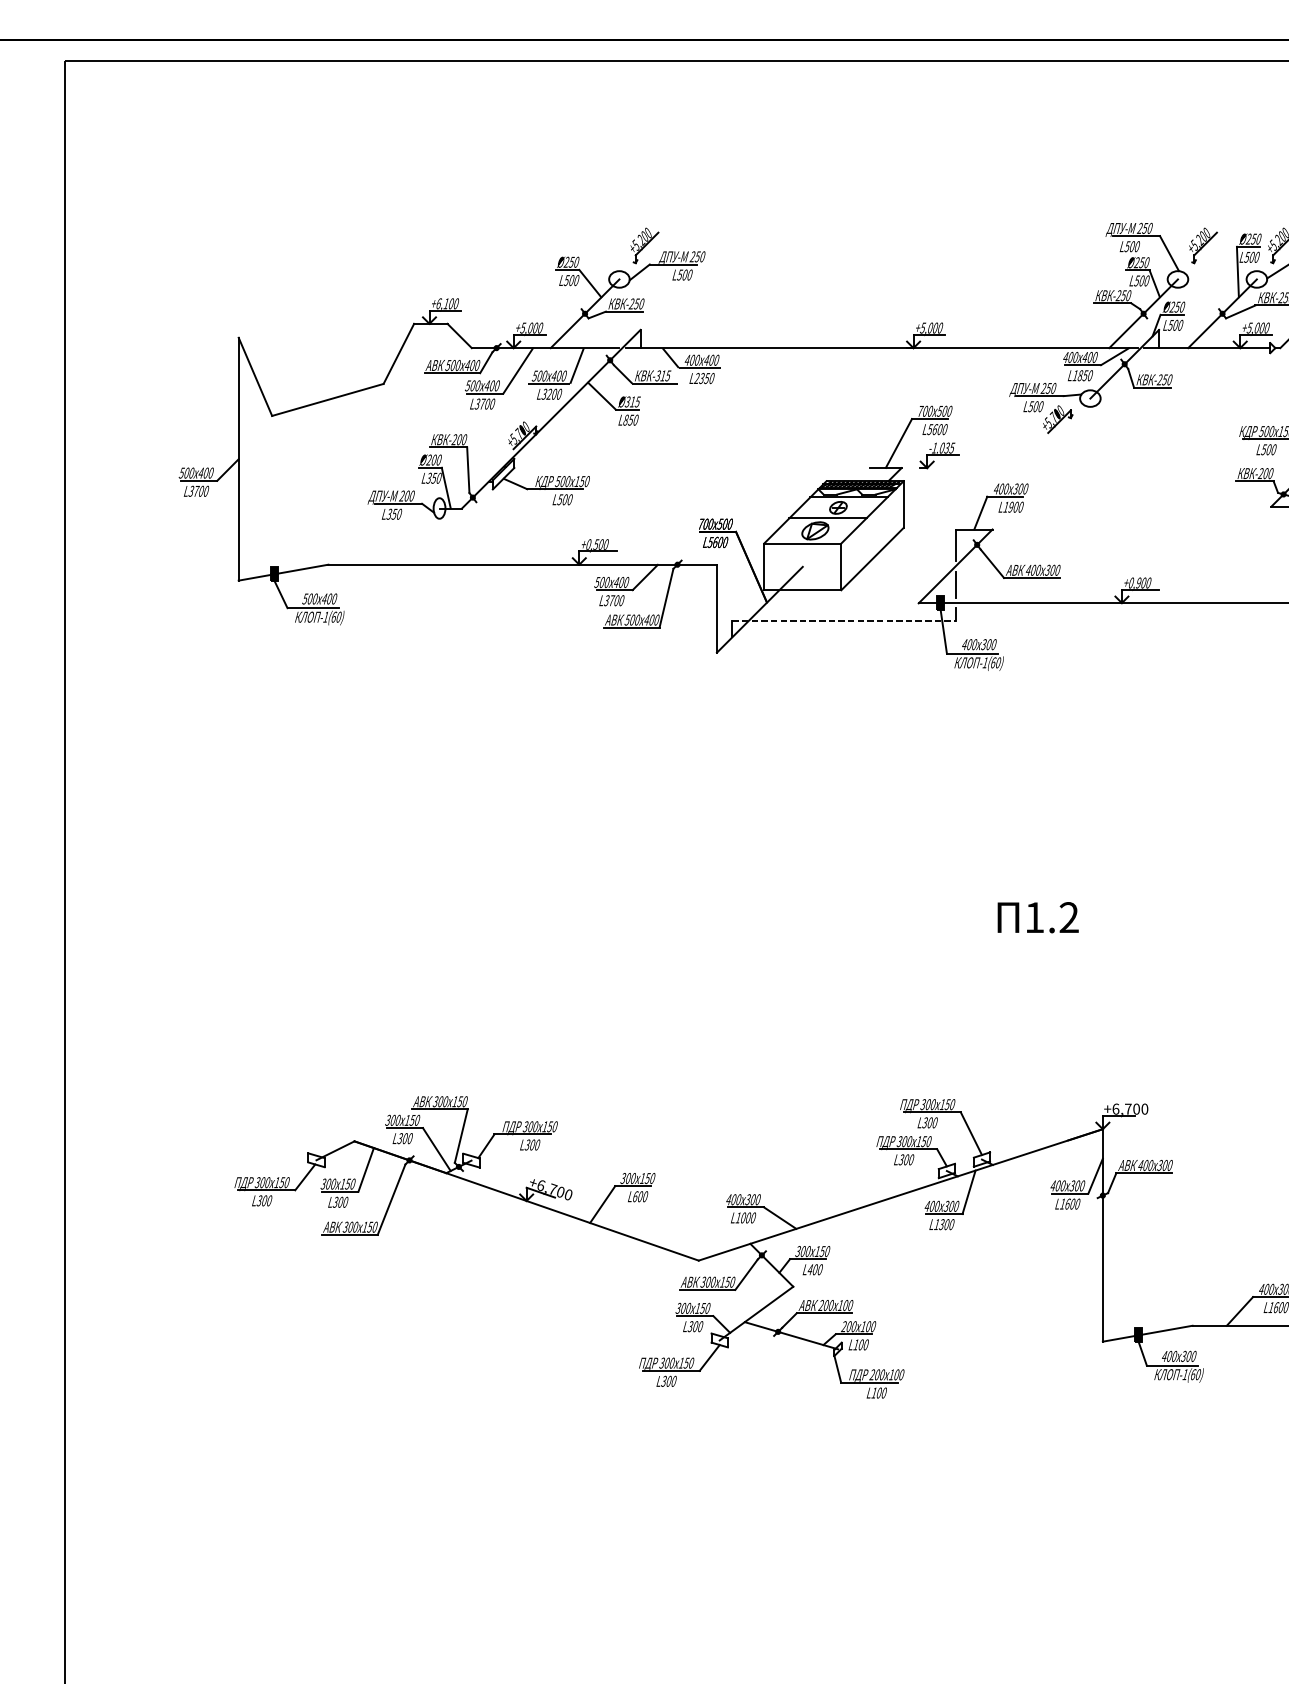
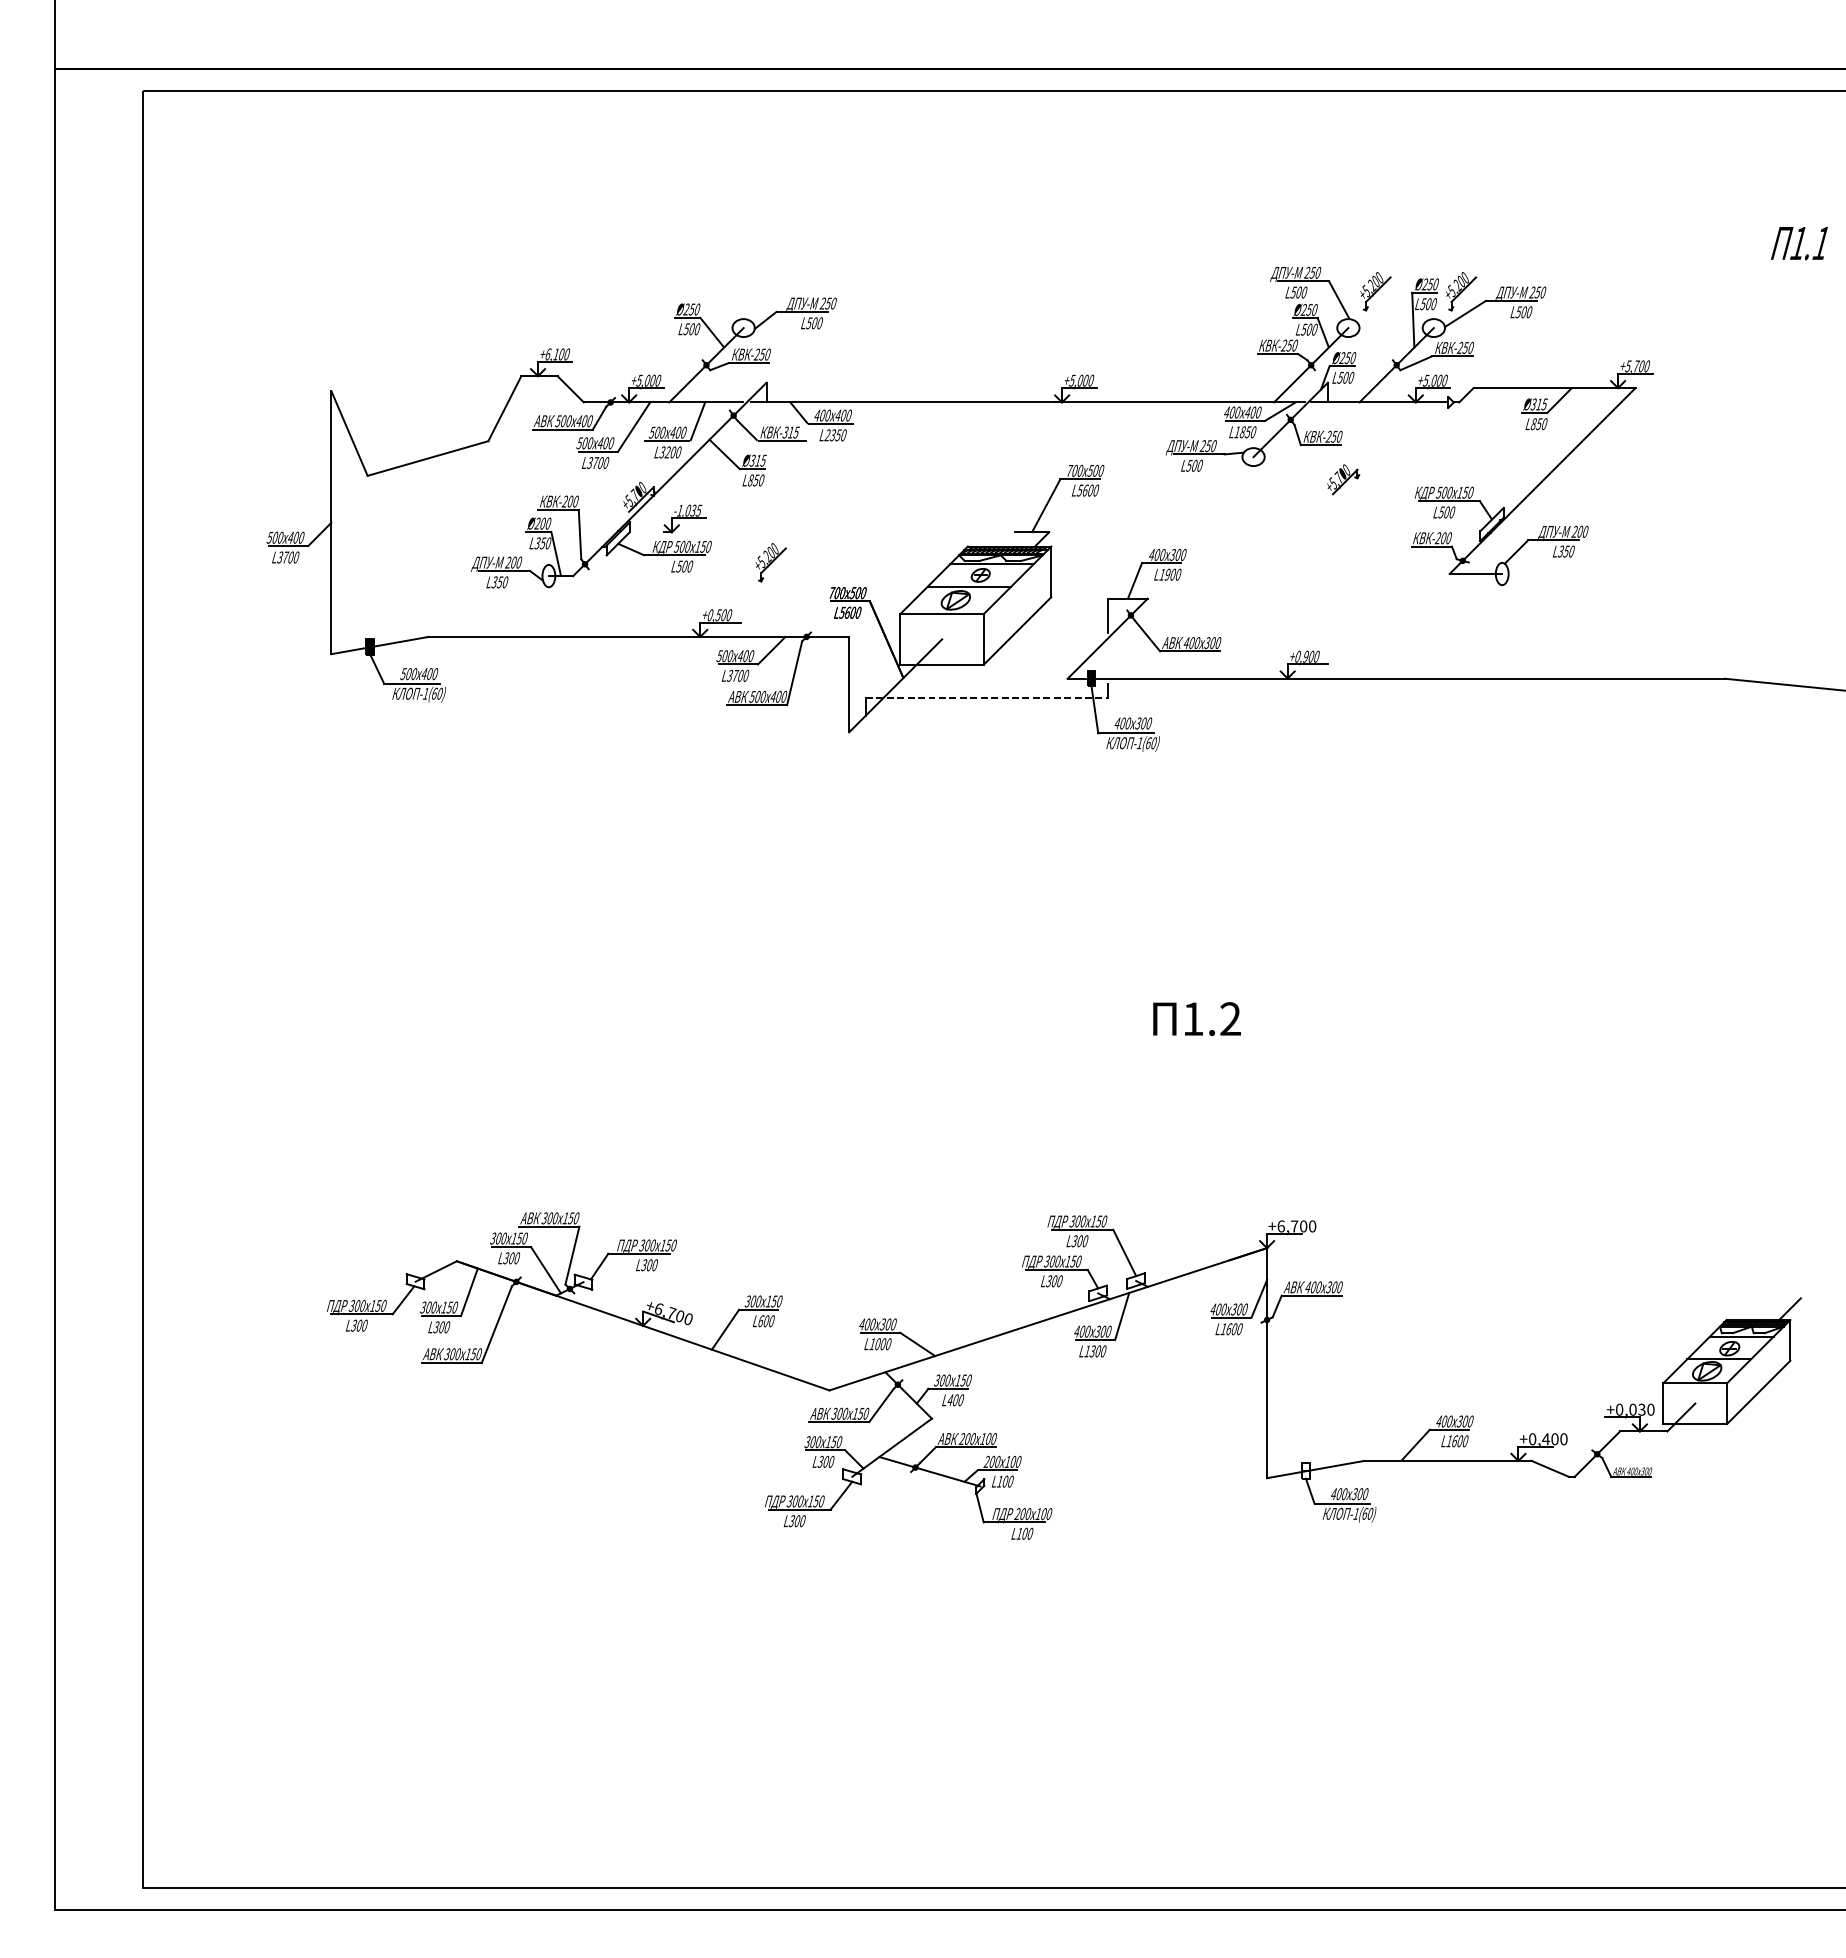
part: (644, 245) -> (770, 562), moved
part: (1057, 419) -> (1343, 479), moved
part: (938, 455) -> (684, 518), moved
line: (956, 584) -> (1108, 658), removed
fill: (1138, 1334) -> (1305, 1470), removed

